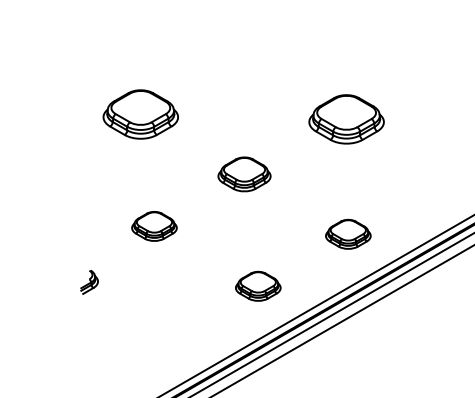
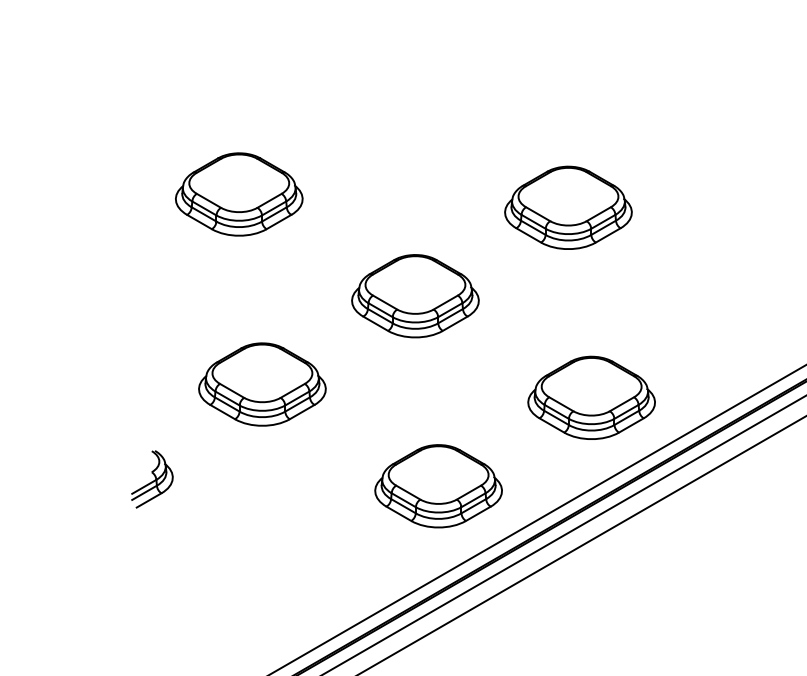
part: (346, 119) -> (568, 208), moved
part: (244, 174) -> (415, 296), size x1.43
part: (154, 226) -> (262, 384), size x1.67
part: (348, 234) -> (592, 398), size x1.67
part: (89, 282) -> (152, 479), size x1.43
part: (258, 286) -> (439, 486), size x1.67

